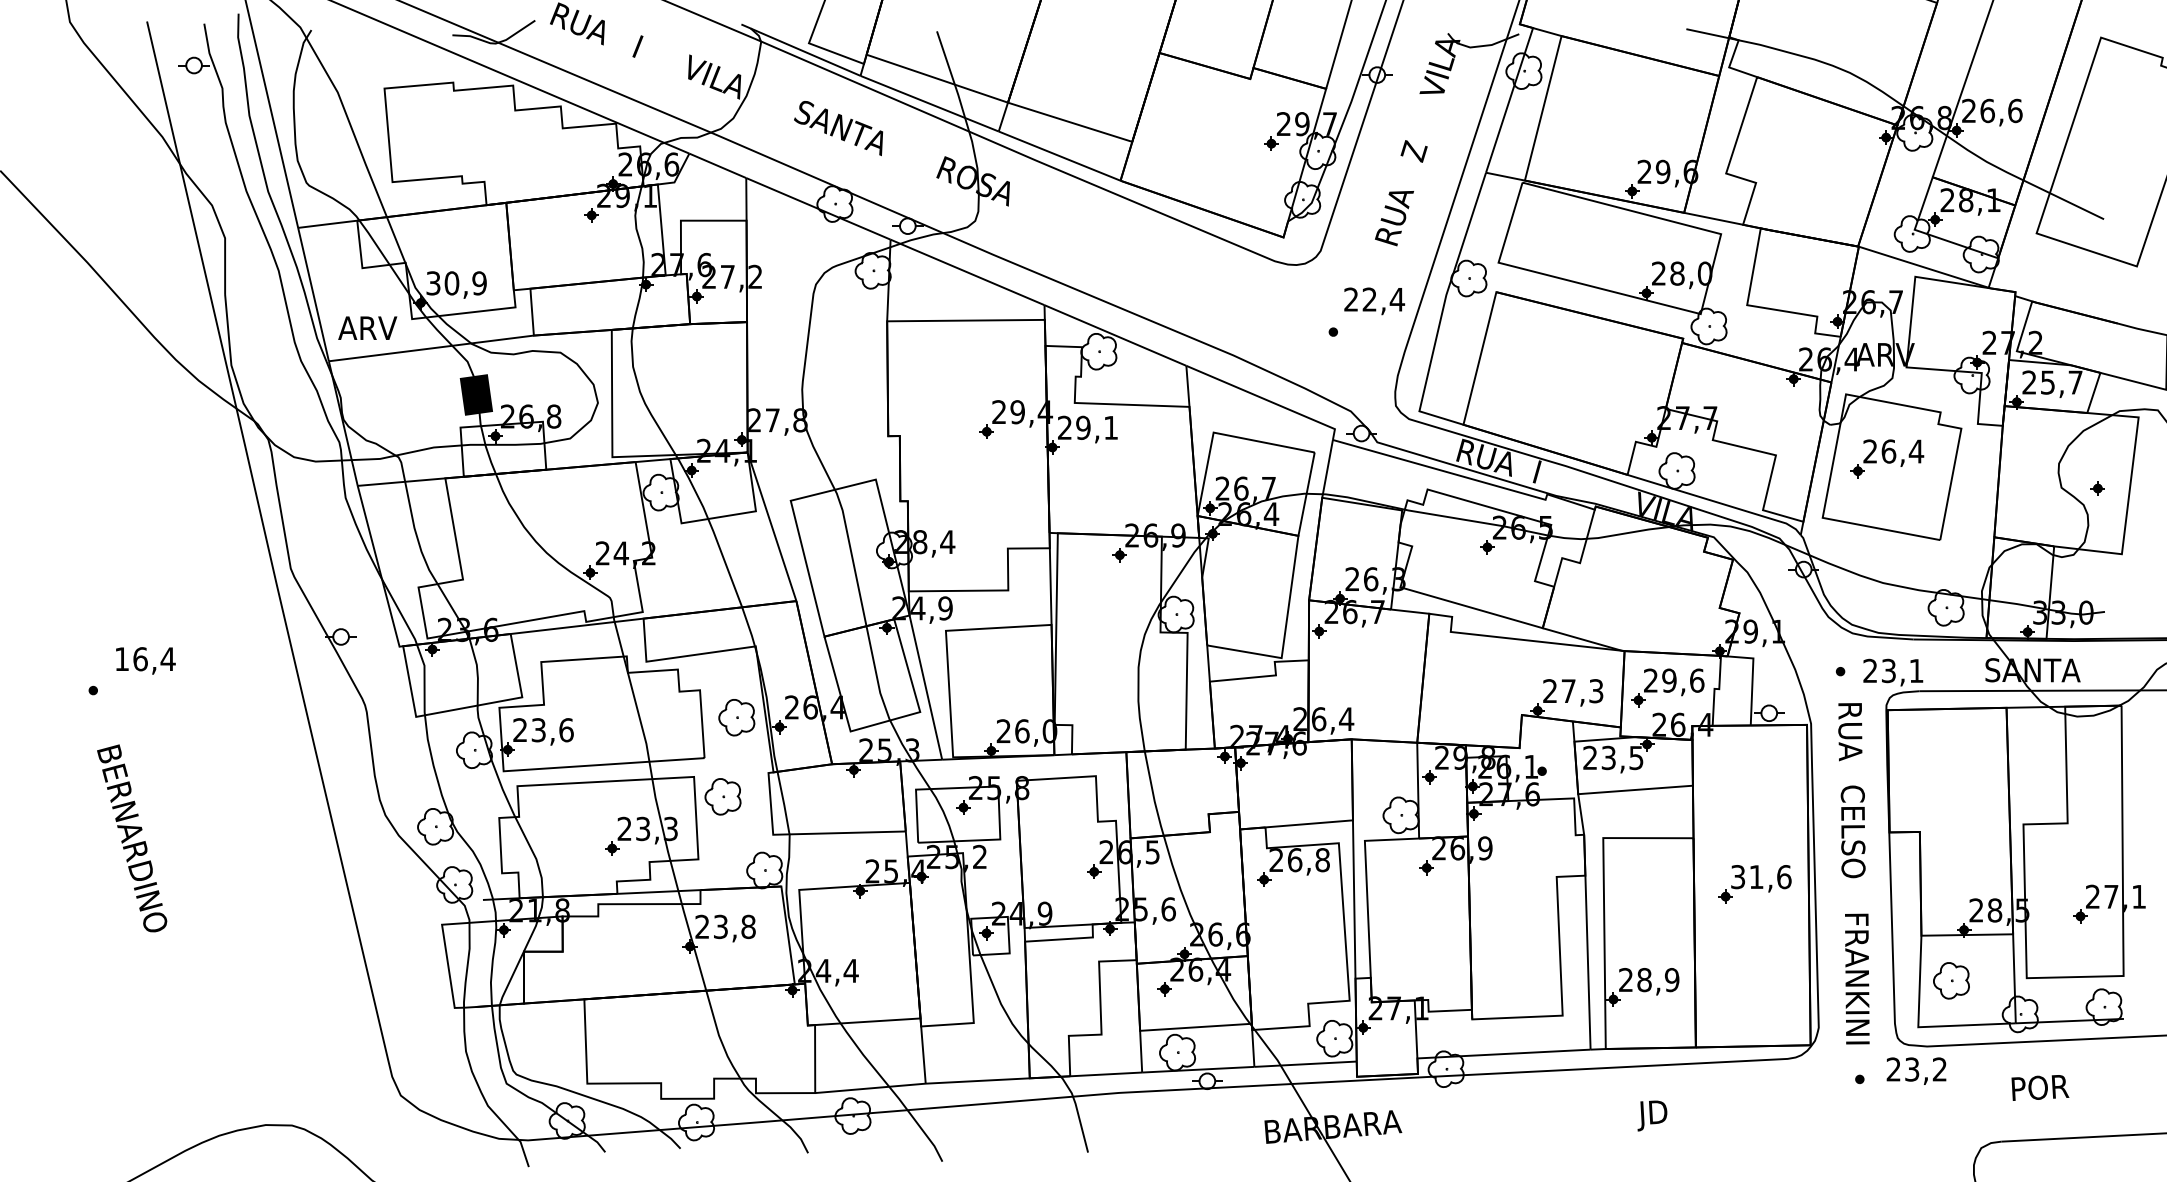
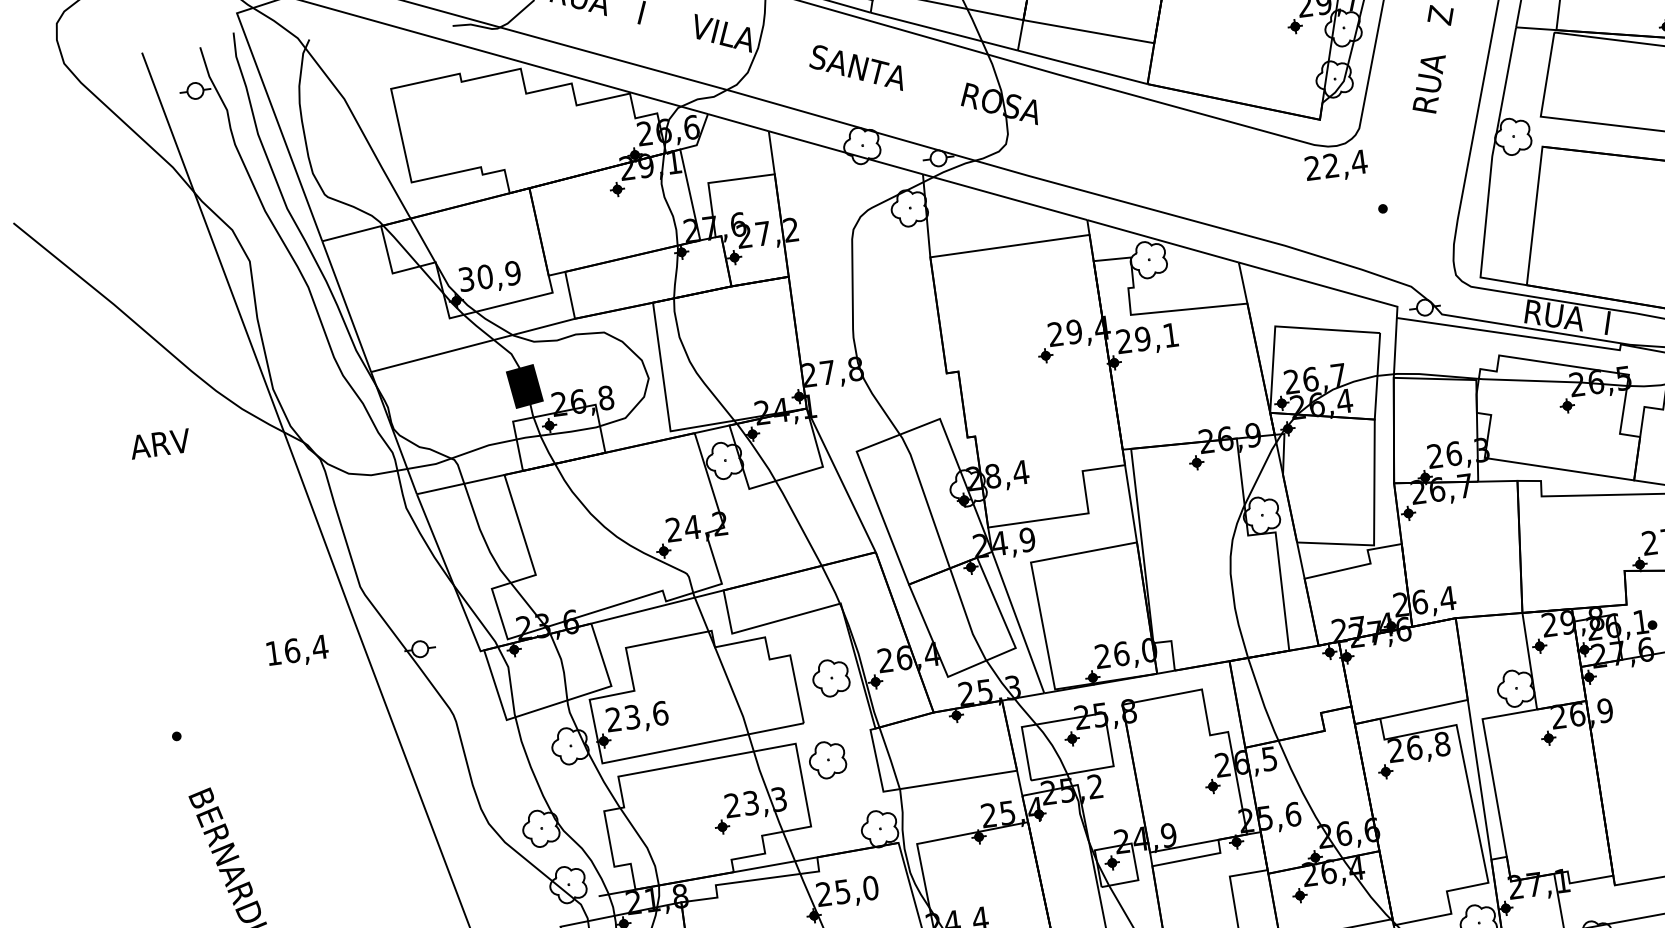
text: (1374, 301) -> (1336, 167), moved
text: (367, 327) -> (159, 443), moved
text: (145, 660) -> (297, 651), moved
text: (734, 926) -> (856, 889), 23,8 -> 25,0

